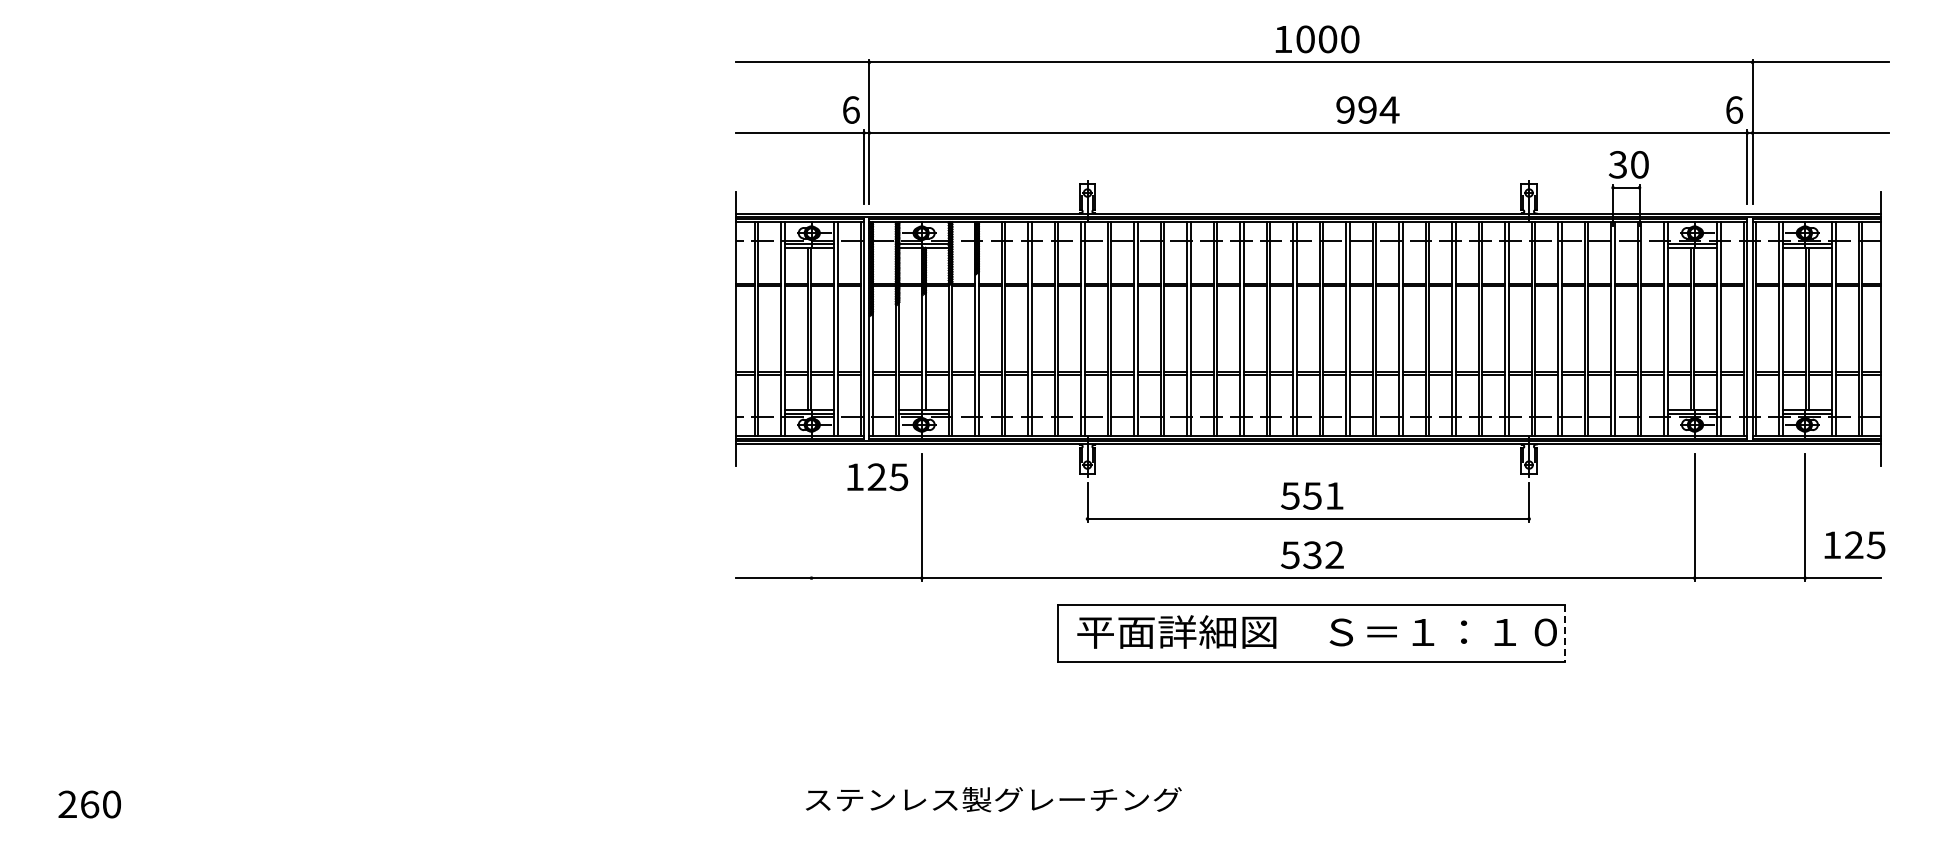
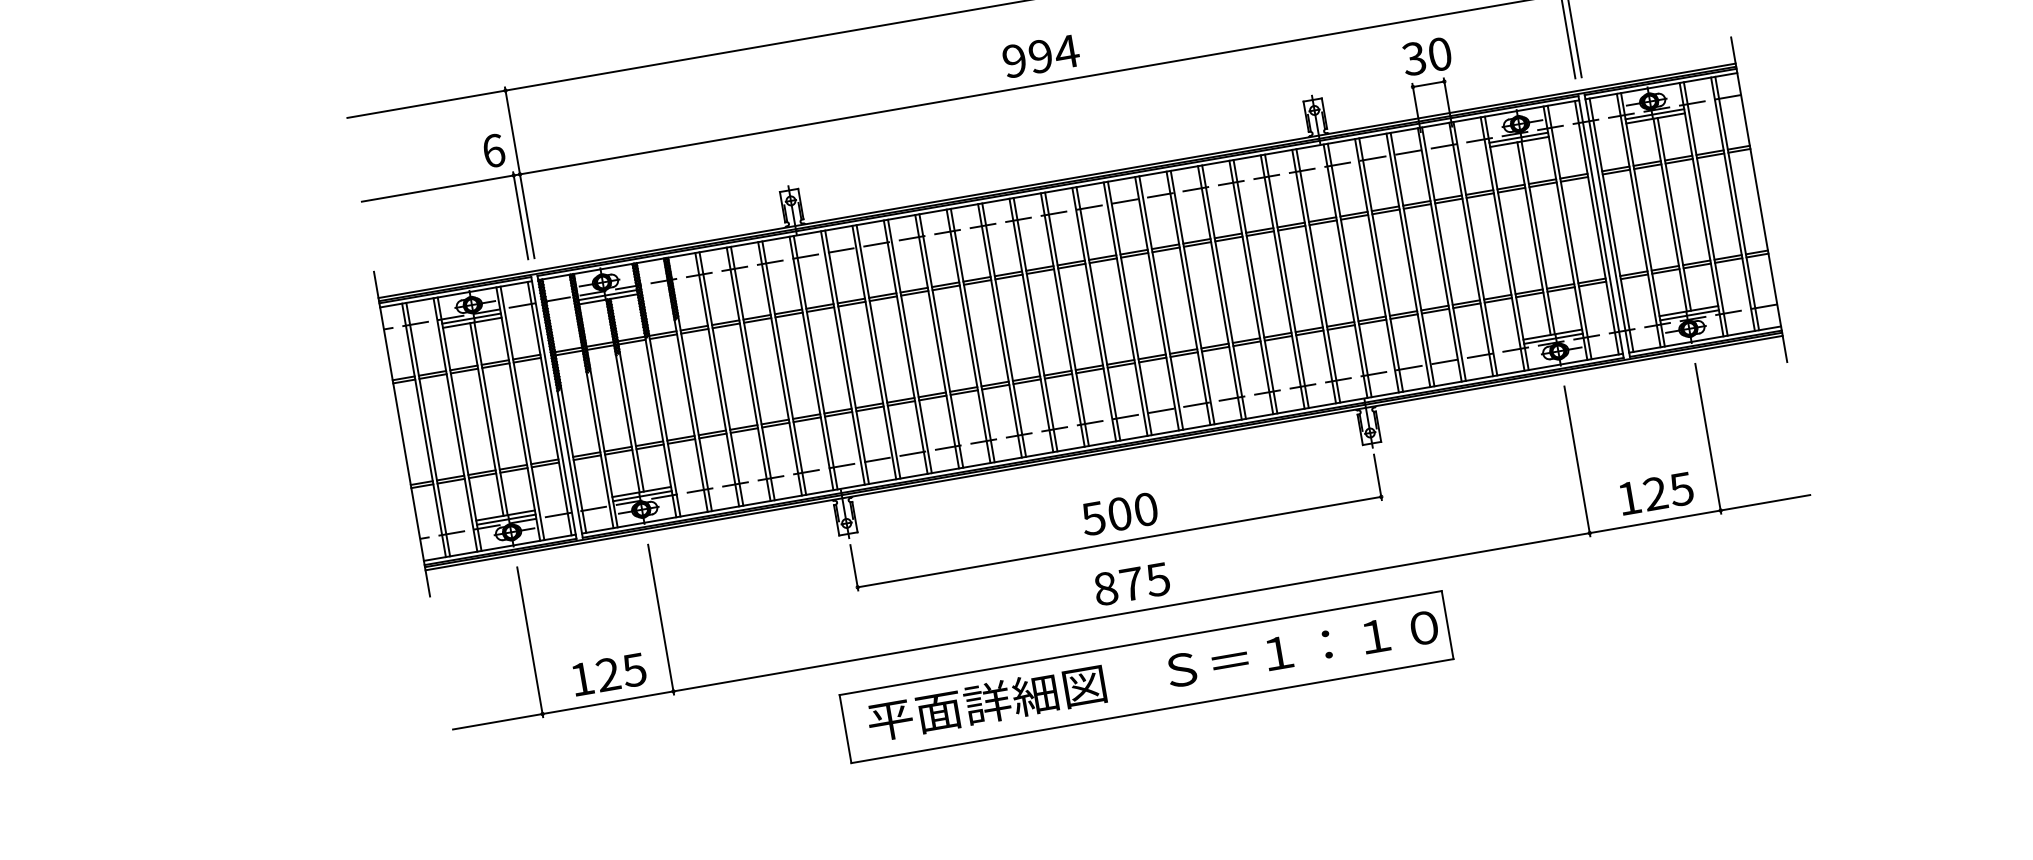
text: (1367, 109) -> (1040, 55), moved
text: (877, 477) -> (609, 674), moved
text: (1323, 495) -> (1132, 511), 551 -> 500
line: (811, 517) -> (530, 642), added
text: (1854, 545) -> (1655, 494), moved
text: (1312, 555) -> (1131, 584), 532 -> 875
line: (1565, 633) -> (1447, 625), dashed -> solid

